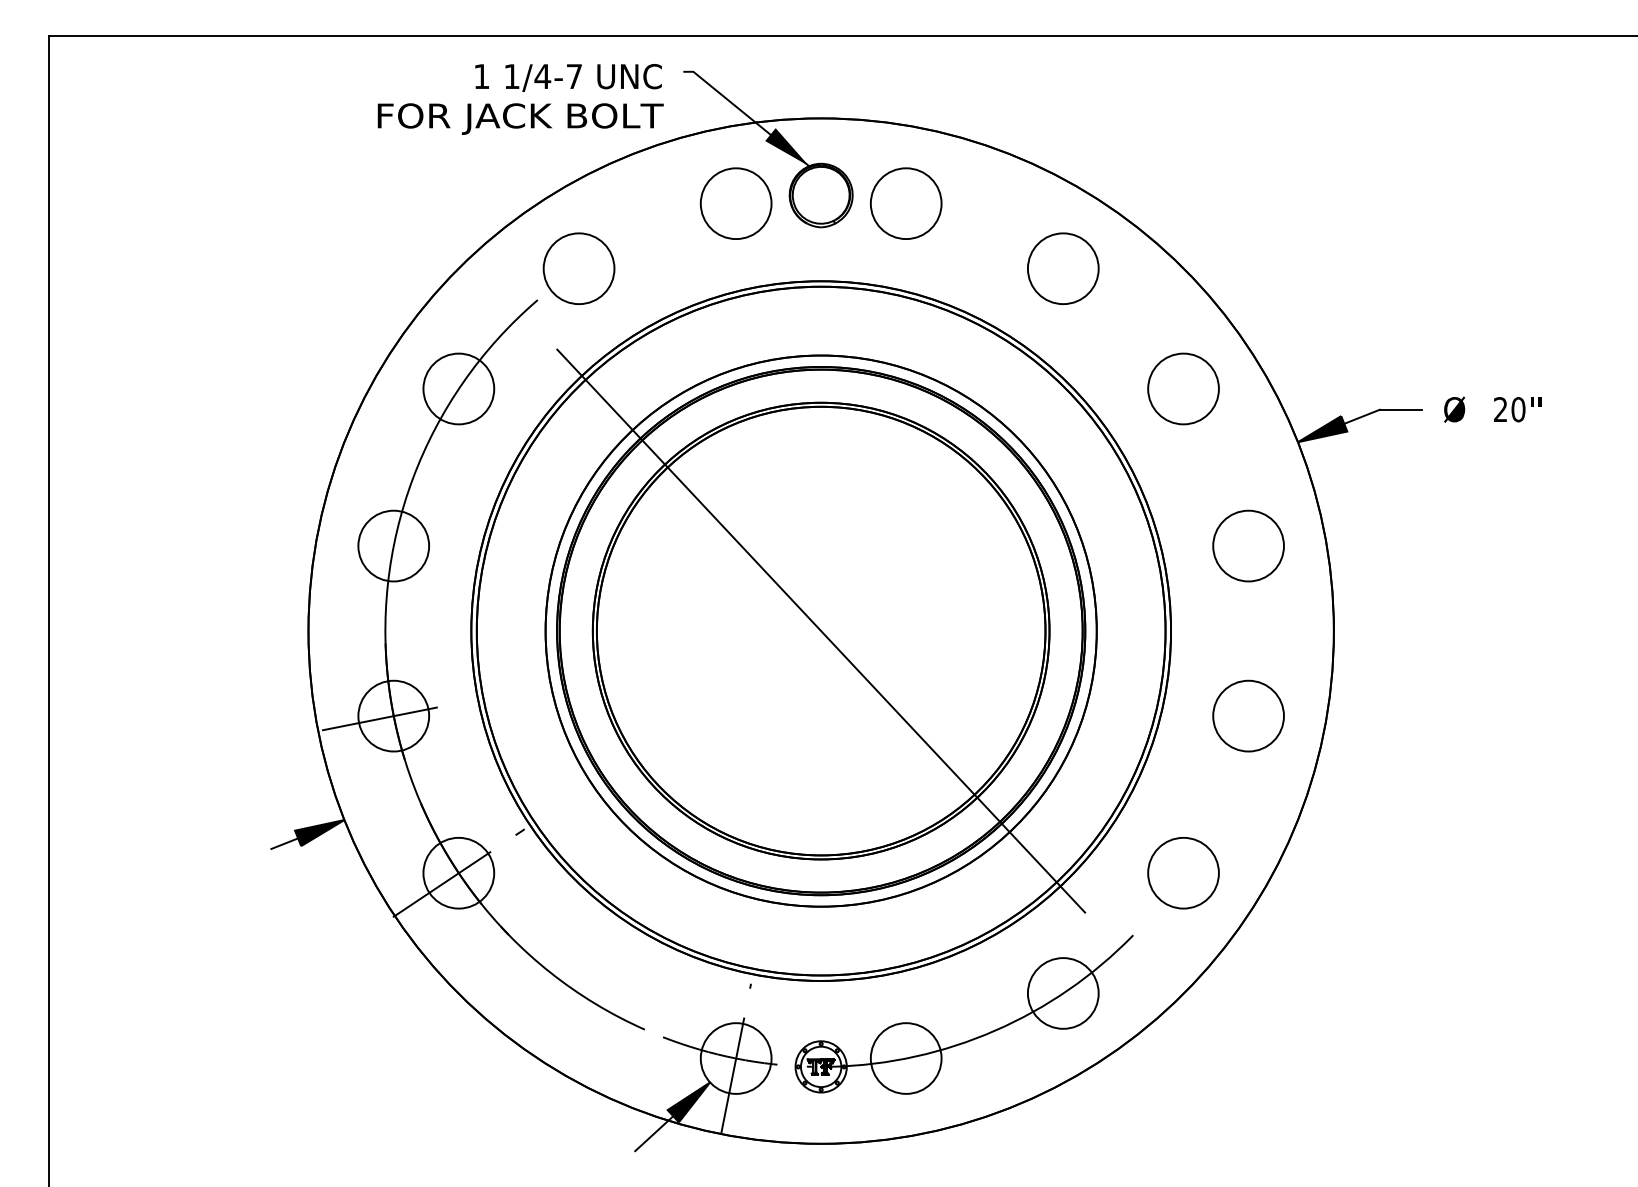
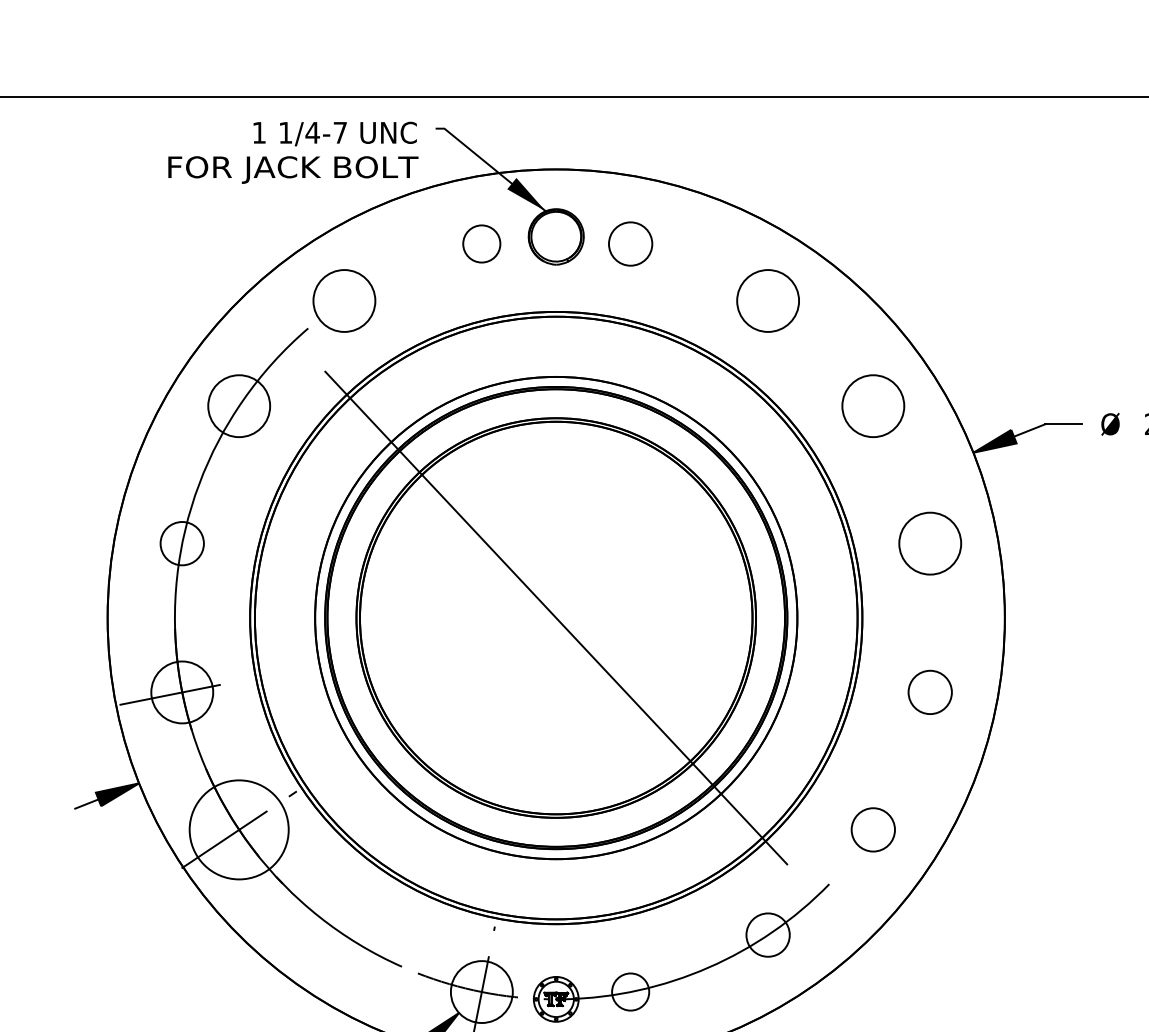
circle: (735, 203) -> (481, 243), size x0.6
circle: (905, 203) -> (630, 243), size x0.7
circle: (393, 545) -> (182, 543), size x0.7
circle: (1248, 715) -> (930, 691), size x0.7
circle: (458, 872) -> (238, 829), size x1.6
circle: (1183, 872) -> (873, 829), size x0.7
circle: (1062, 993) -> (767, 935), size x0.7
circle: (905, 1058) -> (630, 992), size x0.6

